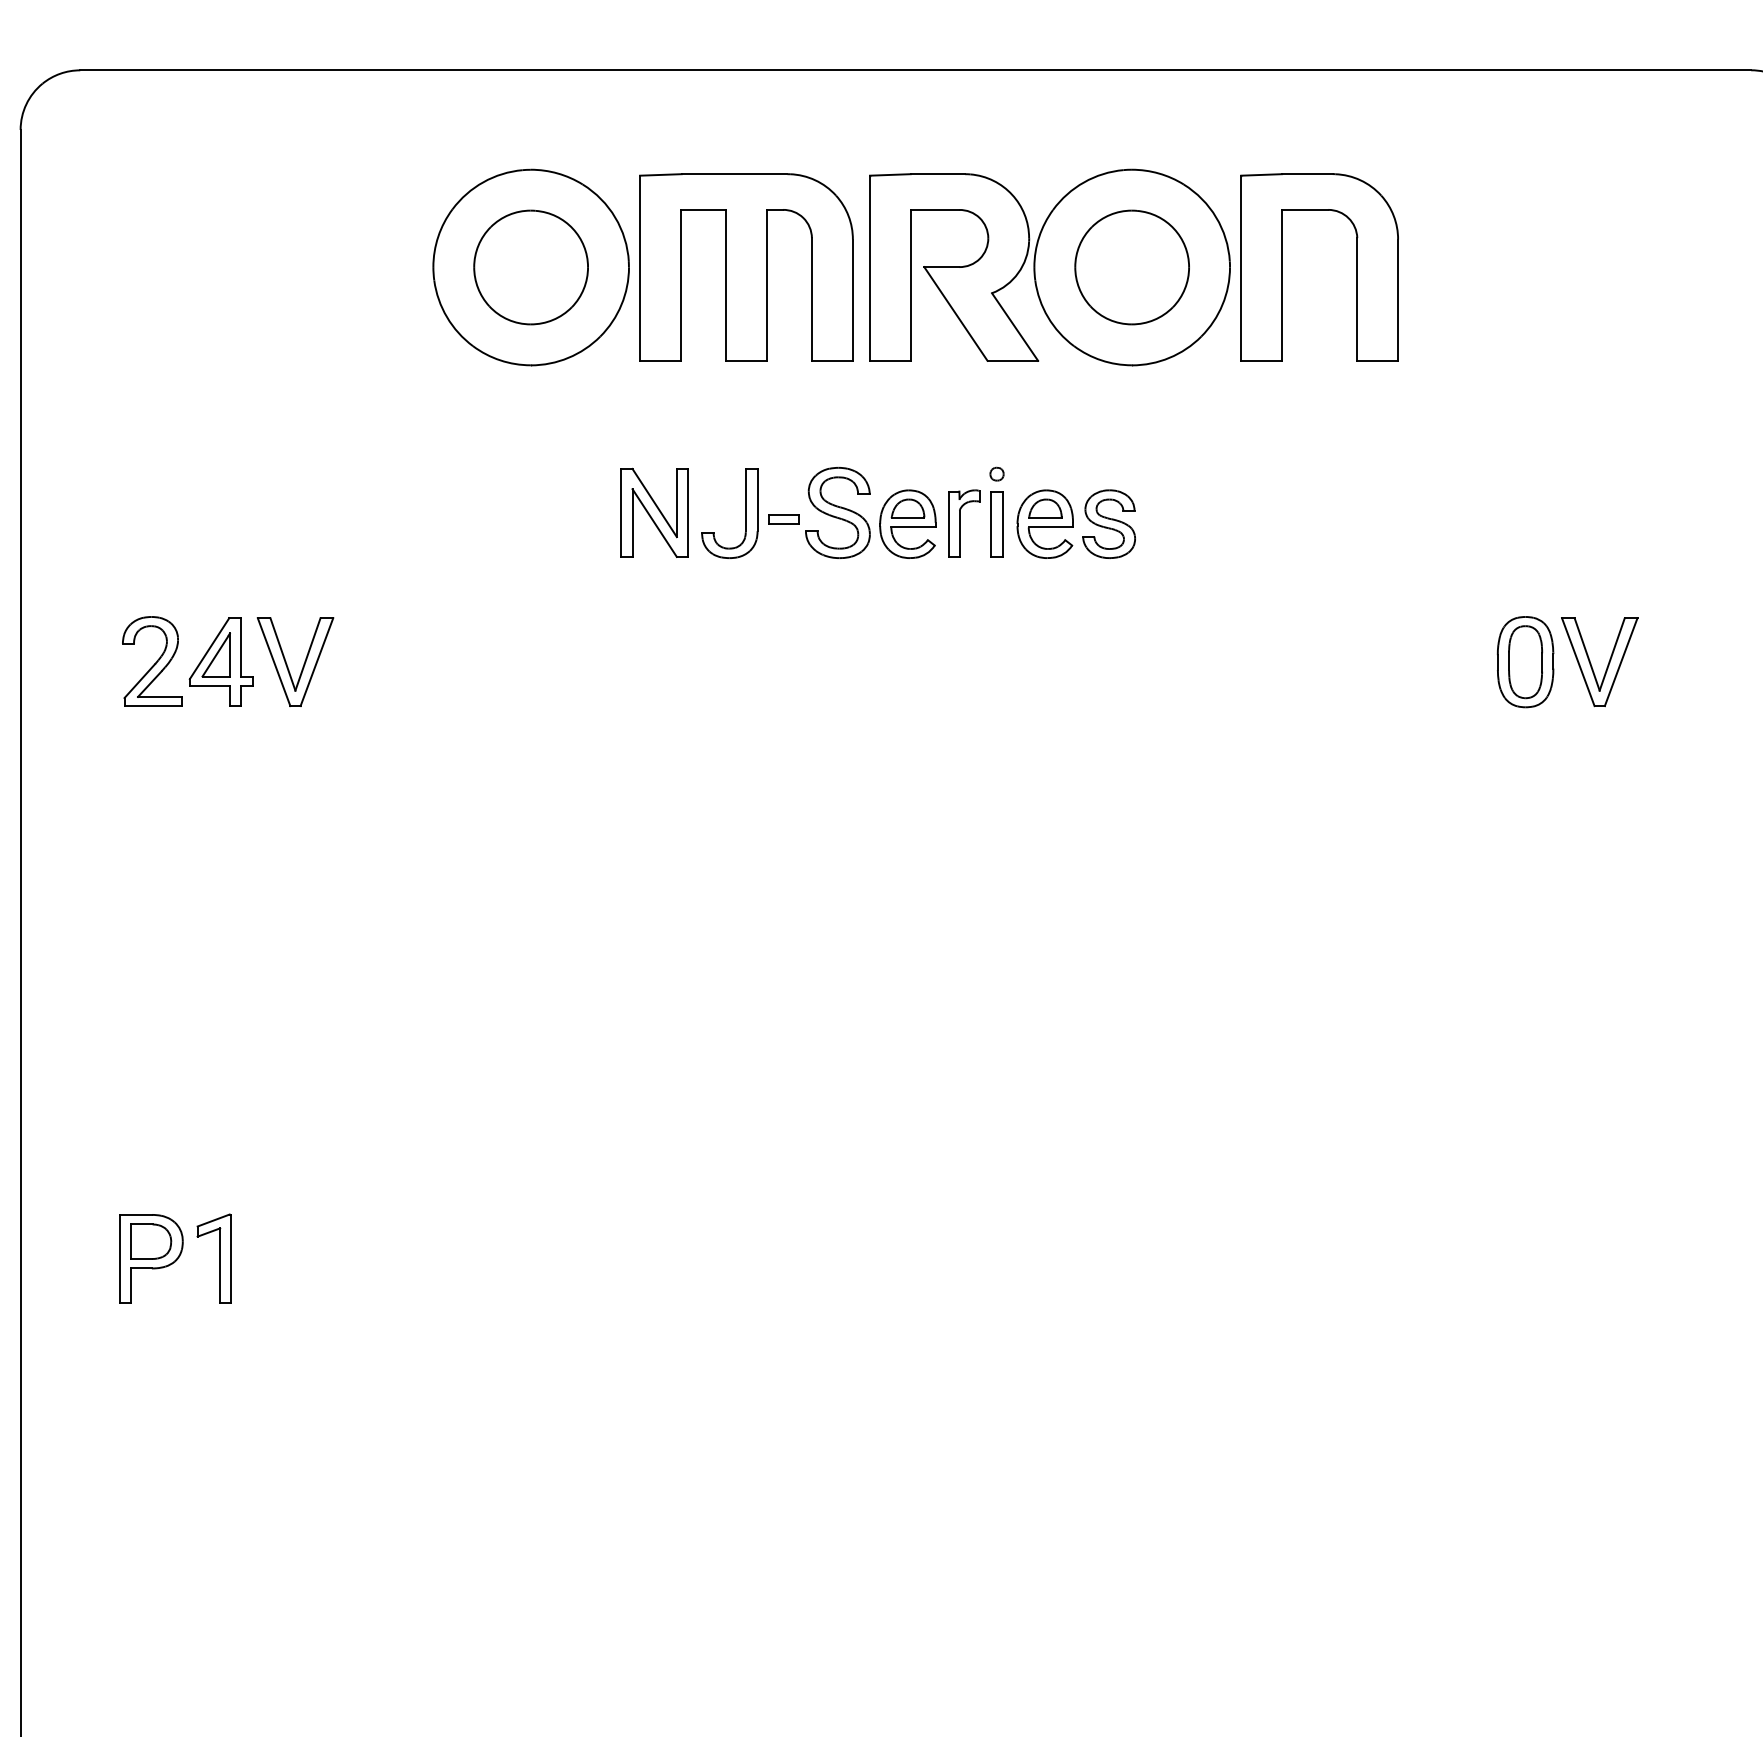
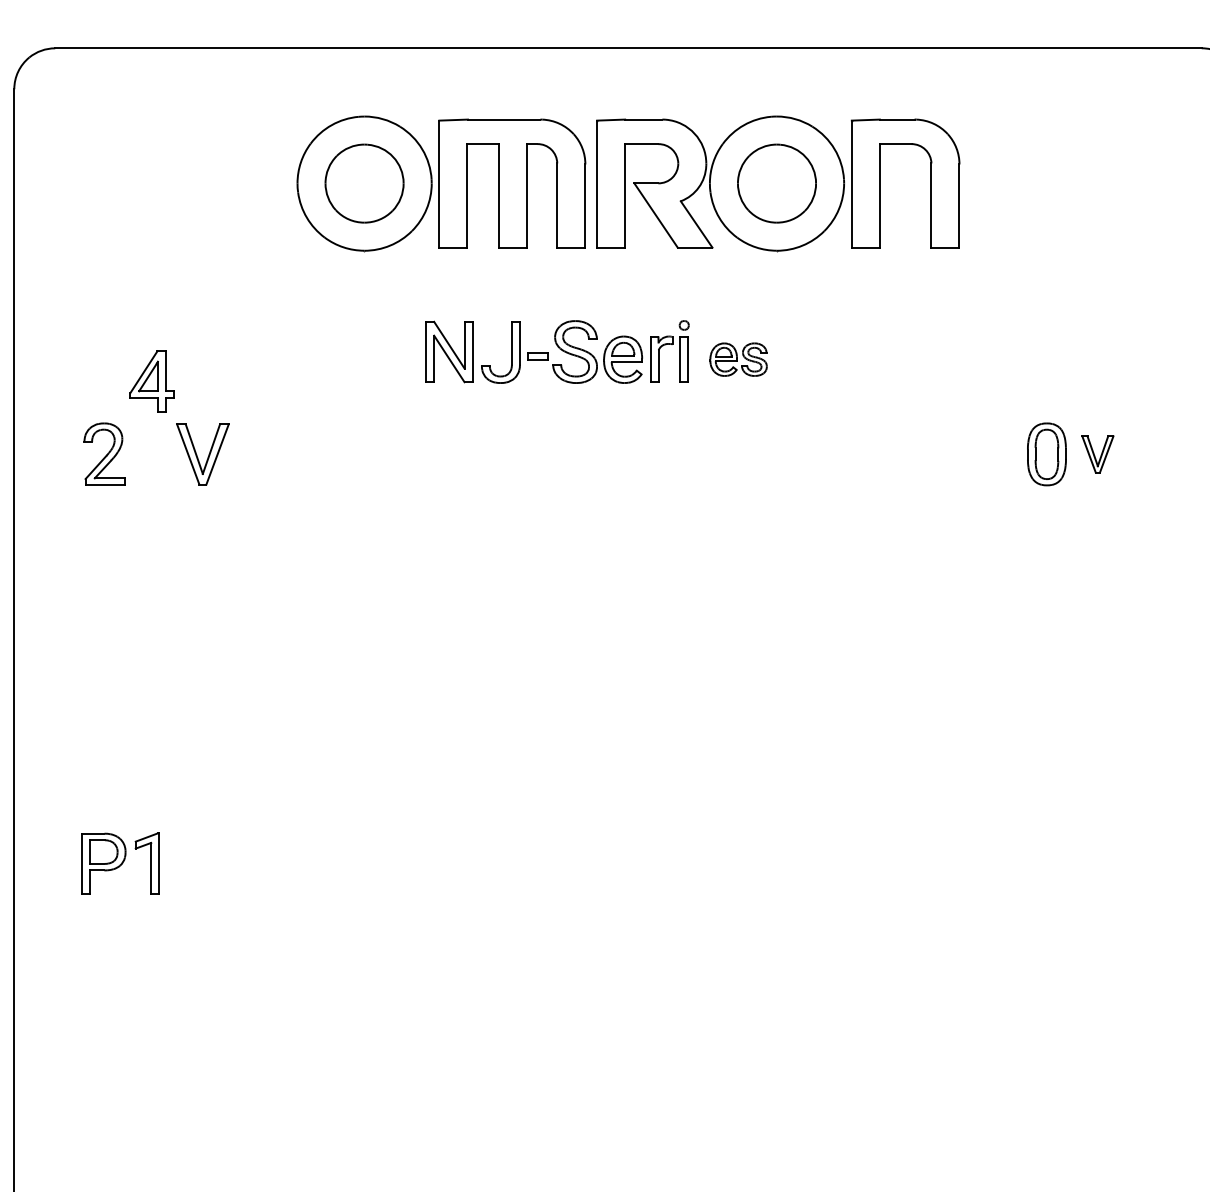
part: (1076, 523) -> (738, 359), size x0.7
part: (220, 662) -> (151, 381), moved
part: (1599, 662) -> (1097, 454), size x0.6

